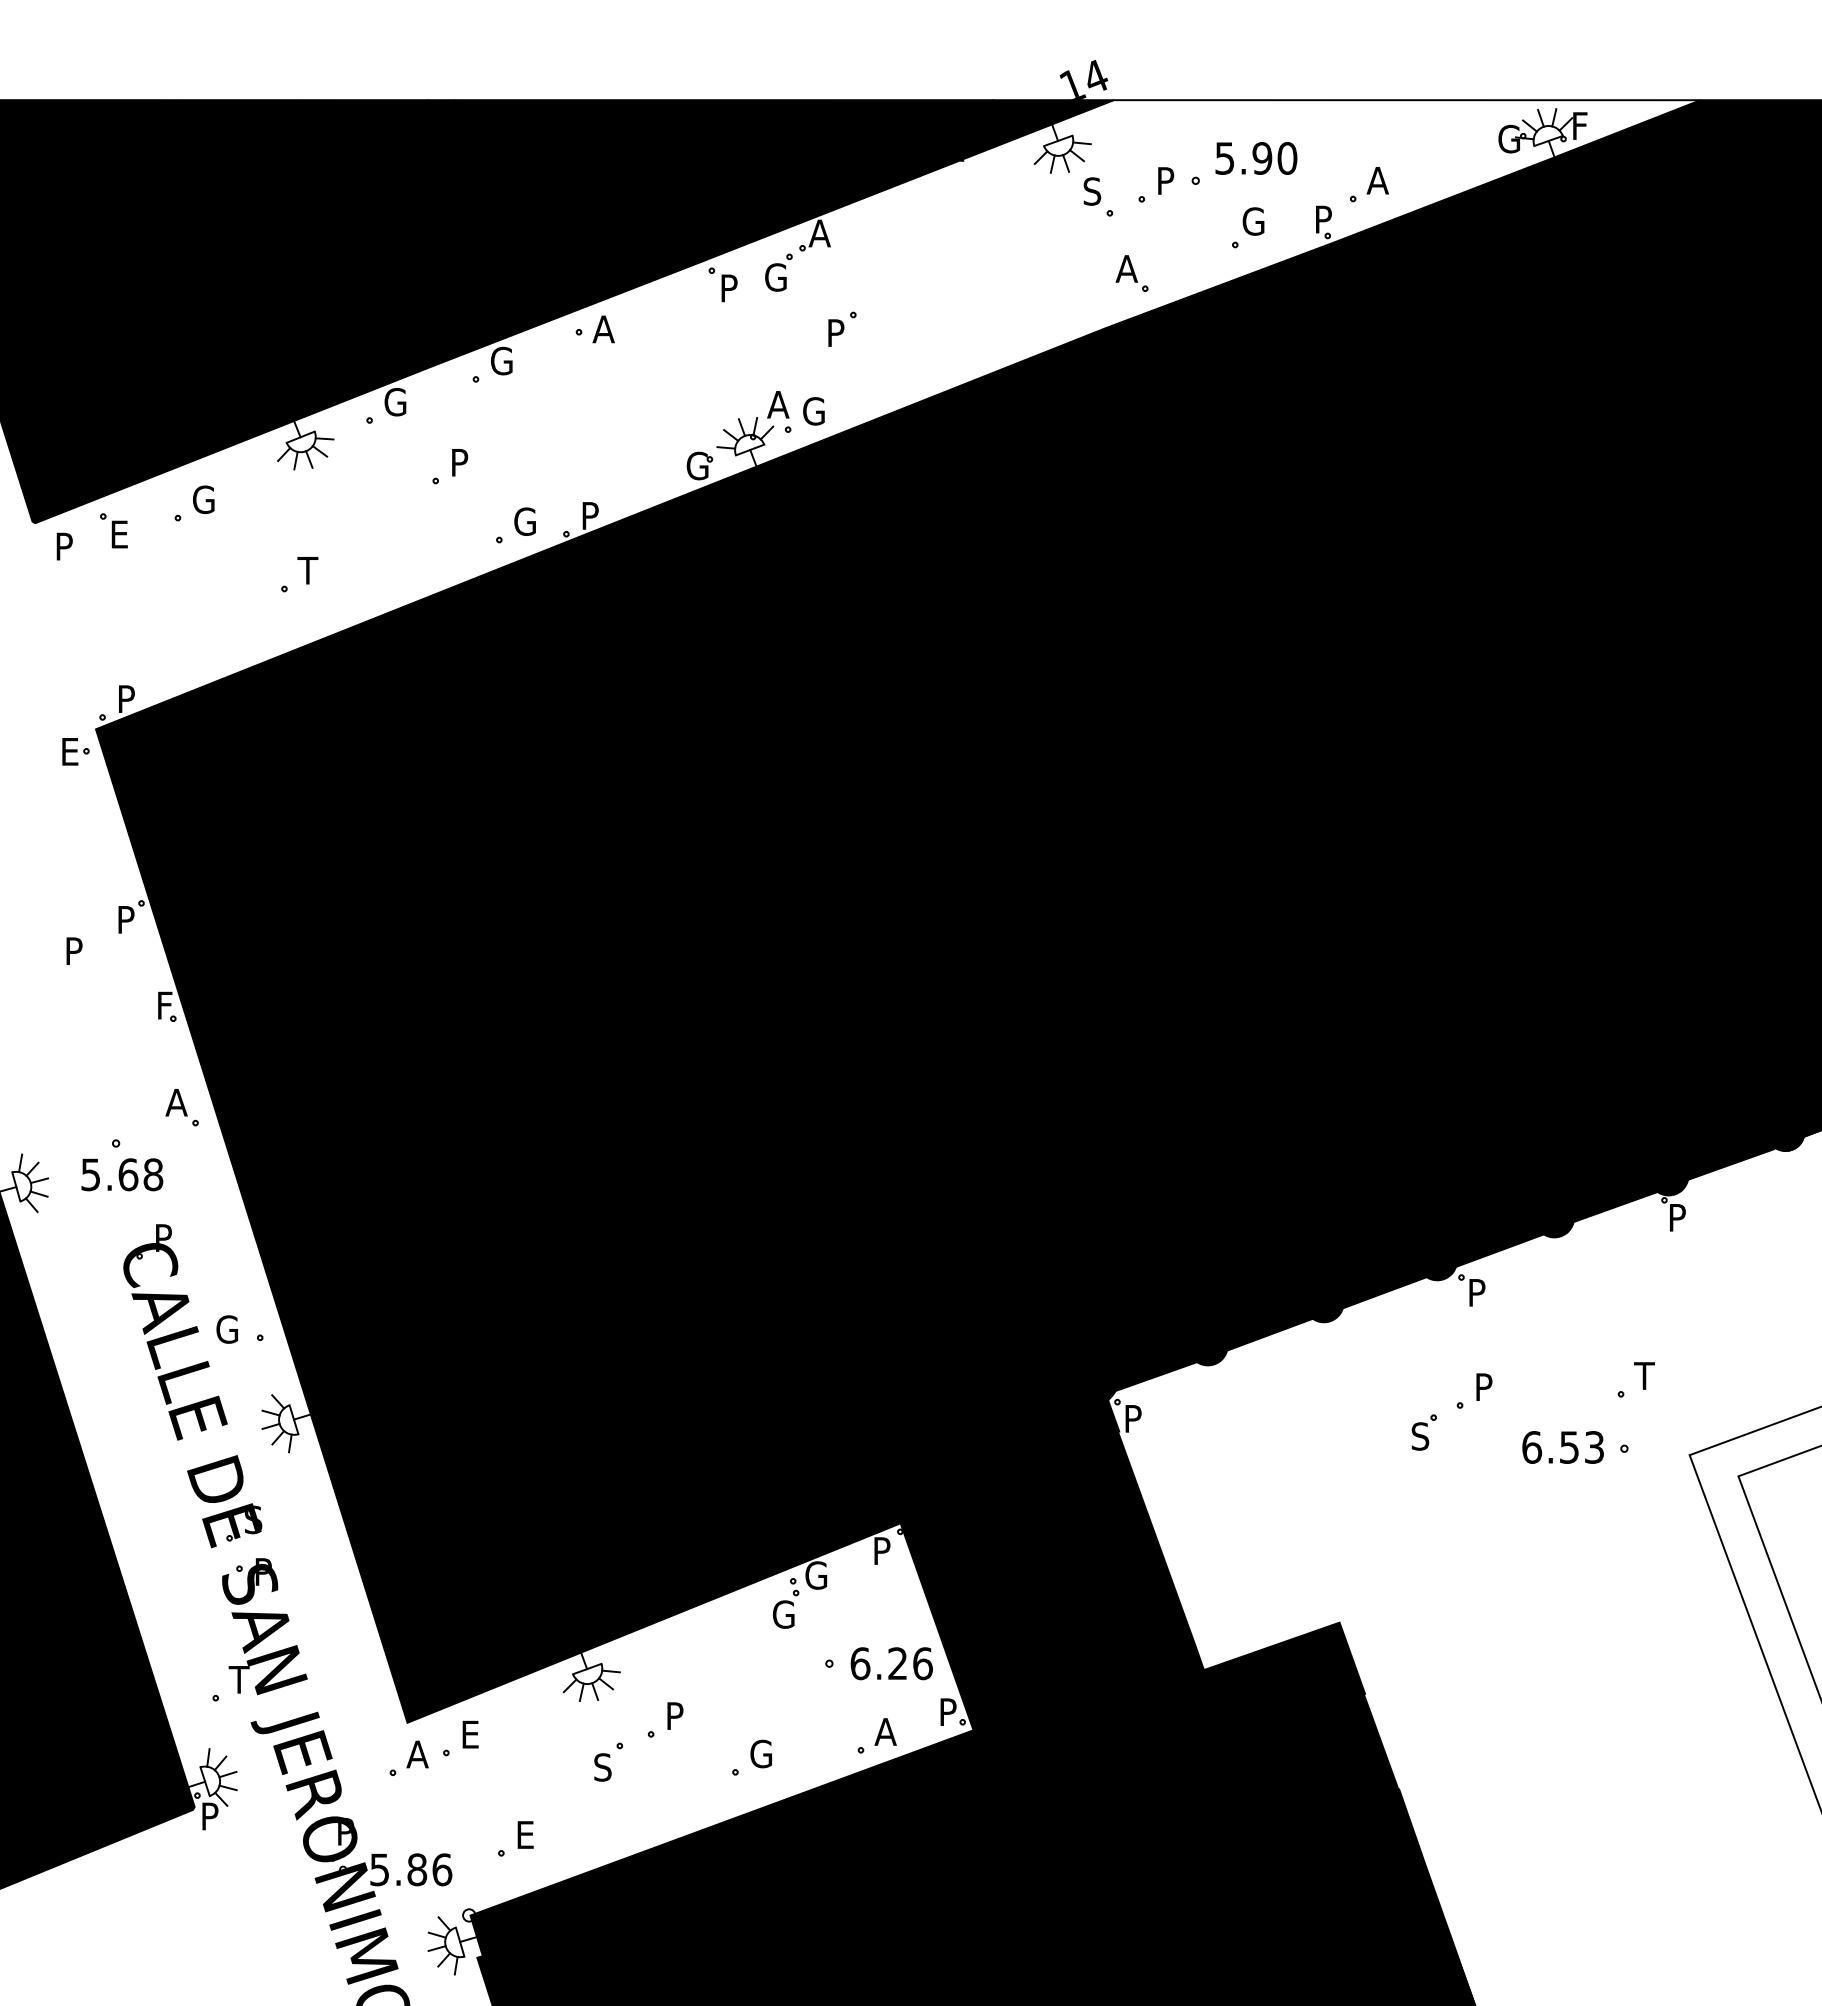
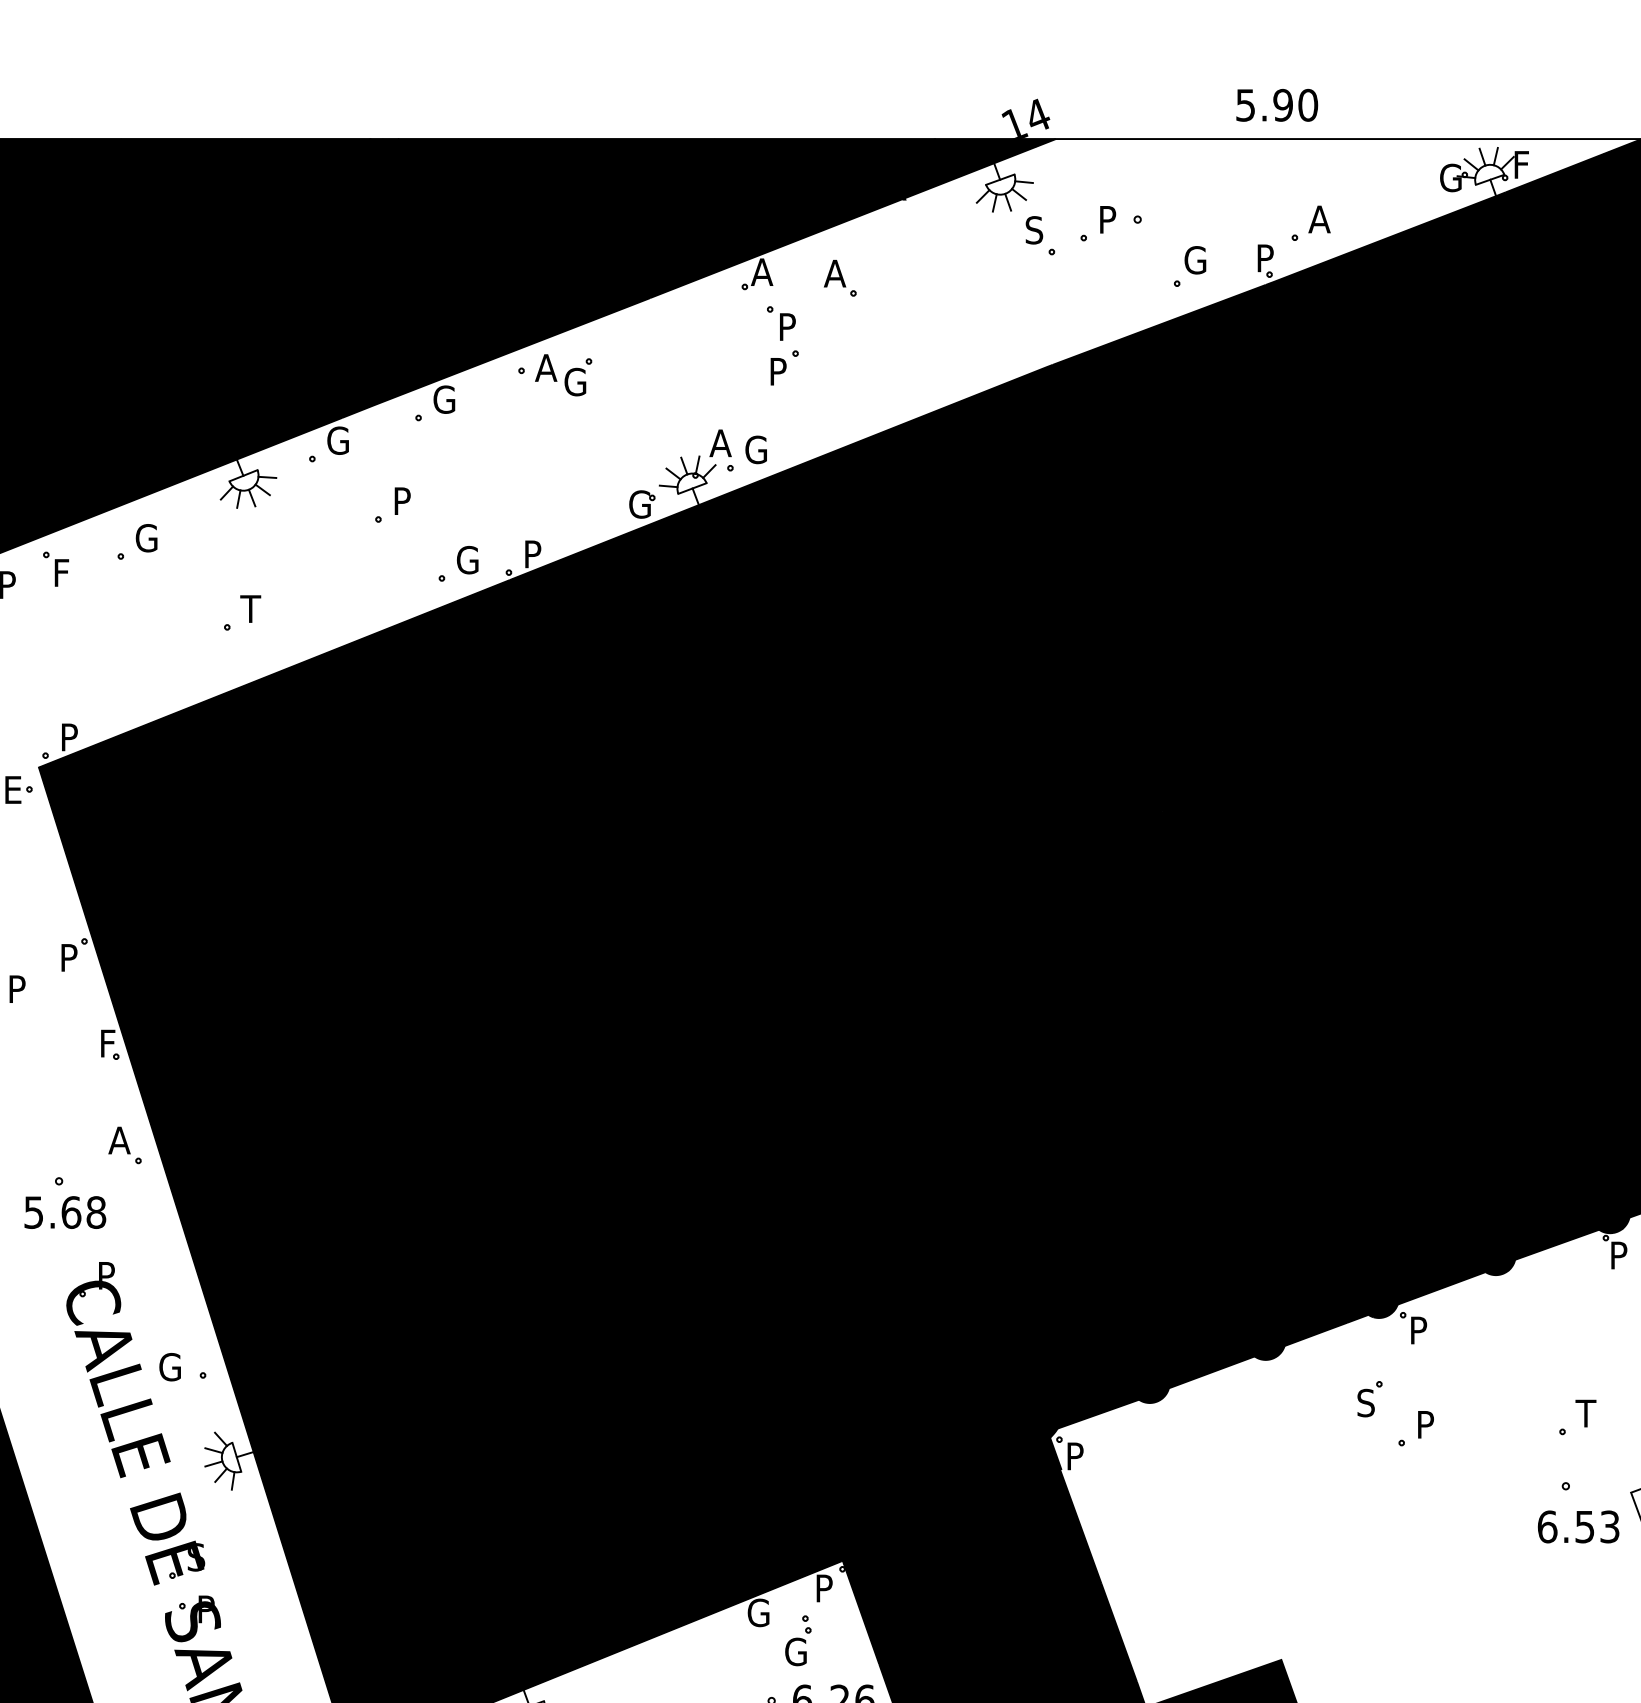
text: (1256, 158) -> (1277, 105), moved
part: (778, 272) -> (577, 377), moved
part: (1131, 273) -> (839, 278), moved
part: (722, 284) -> (780, 323), moved
text: (121, 534) -> (64, 572), E -> F
part: (1423, 1432) -> (1369, 1399), moved
text: (1562, 1447) -> (1577, 1526), moved
part: (786, 1603) -> (798, 1640), moved

